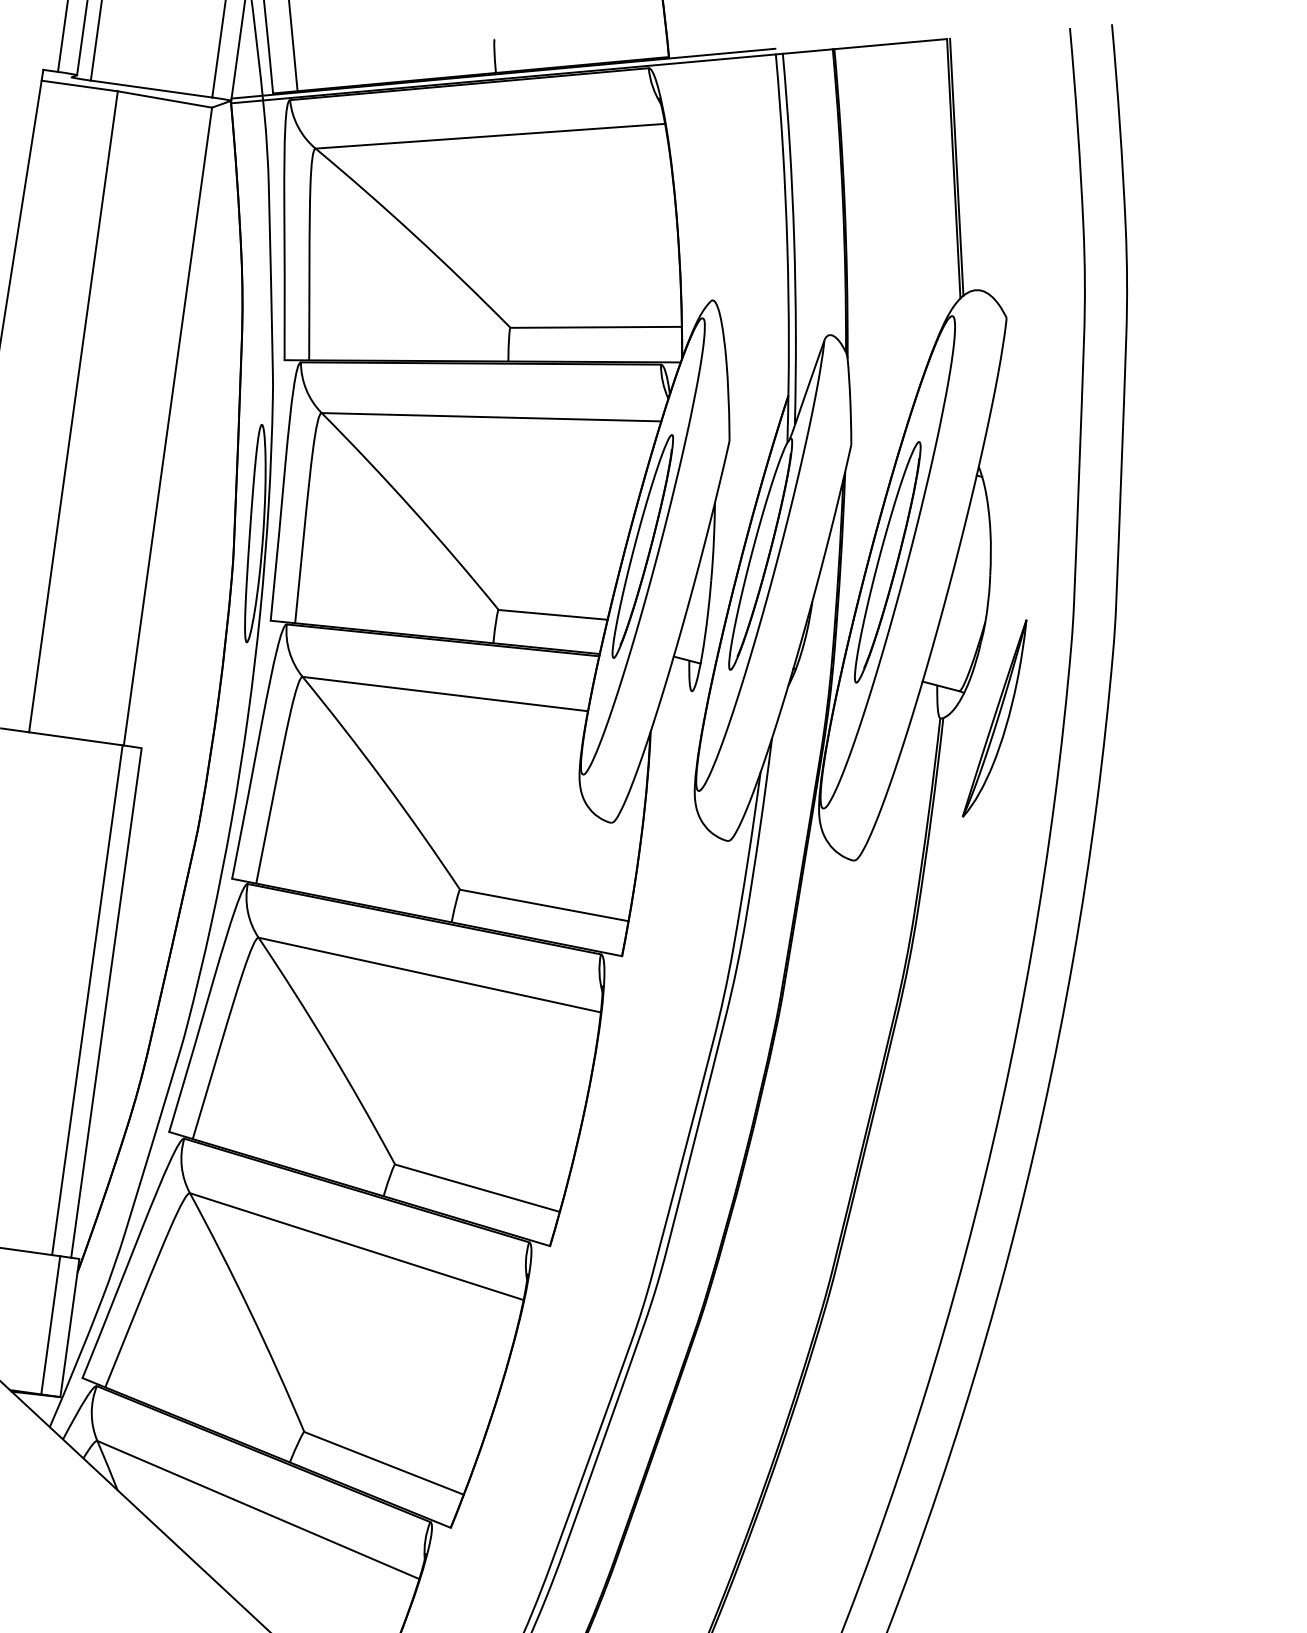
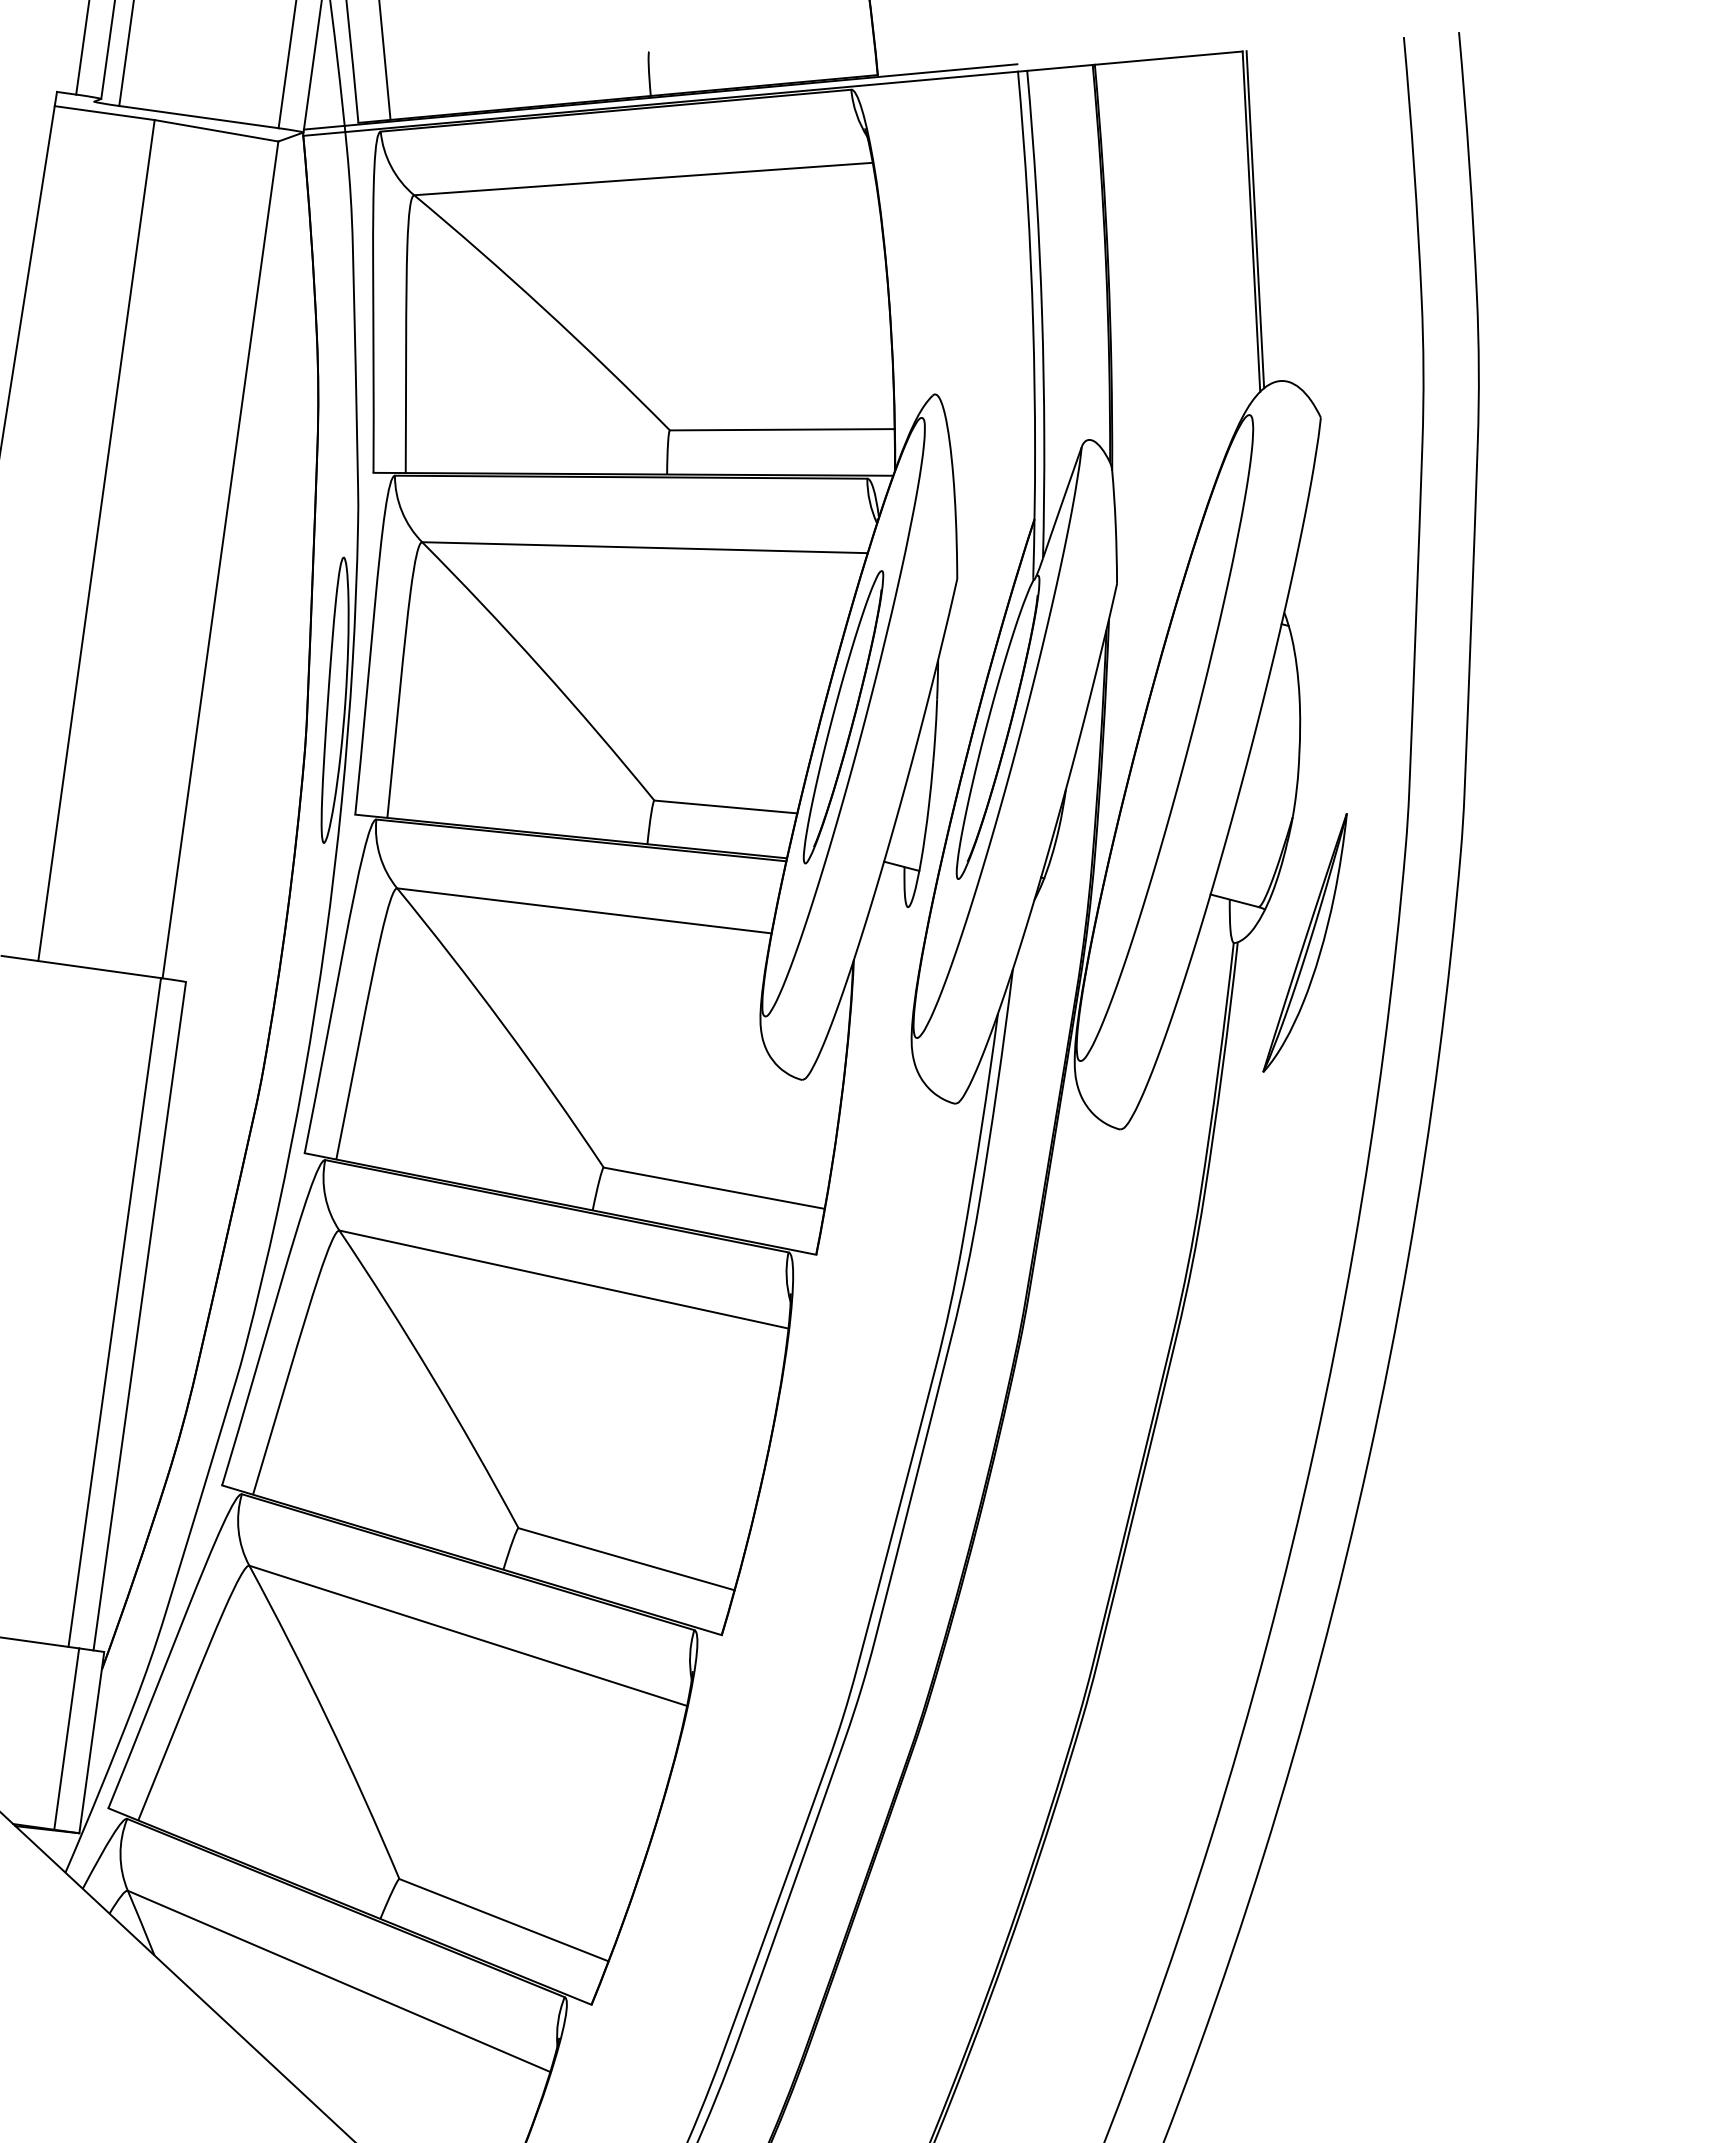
part: (887, 561) -> (1164, 737), removed

